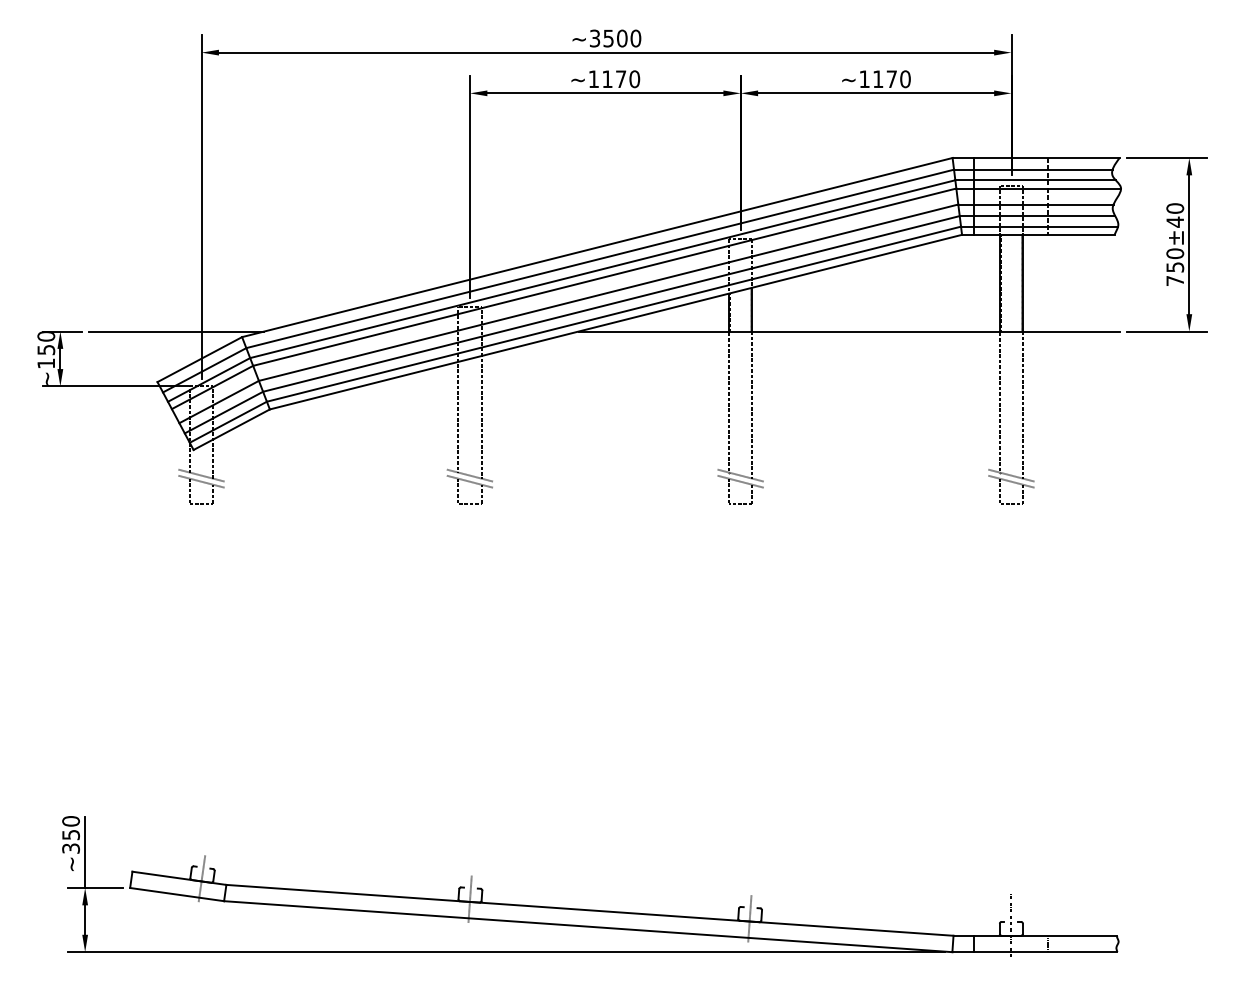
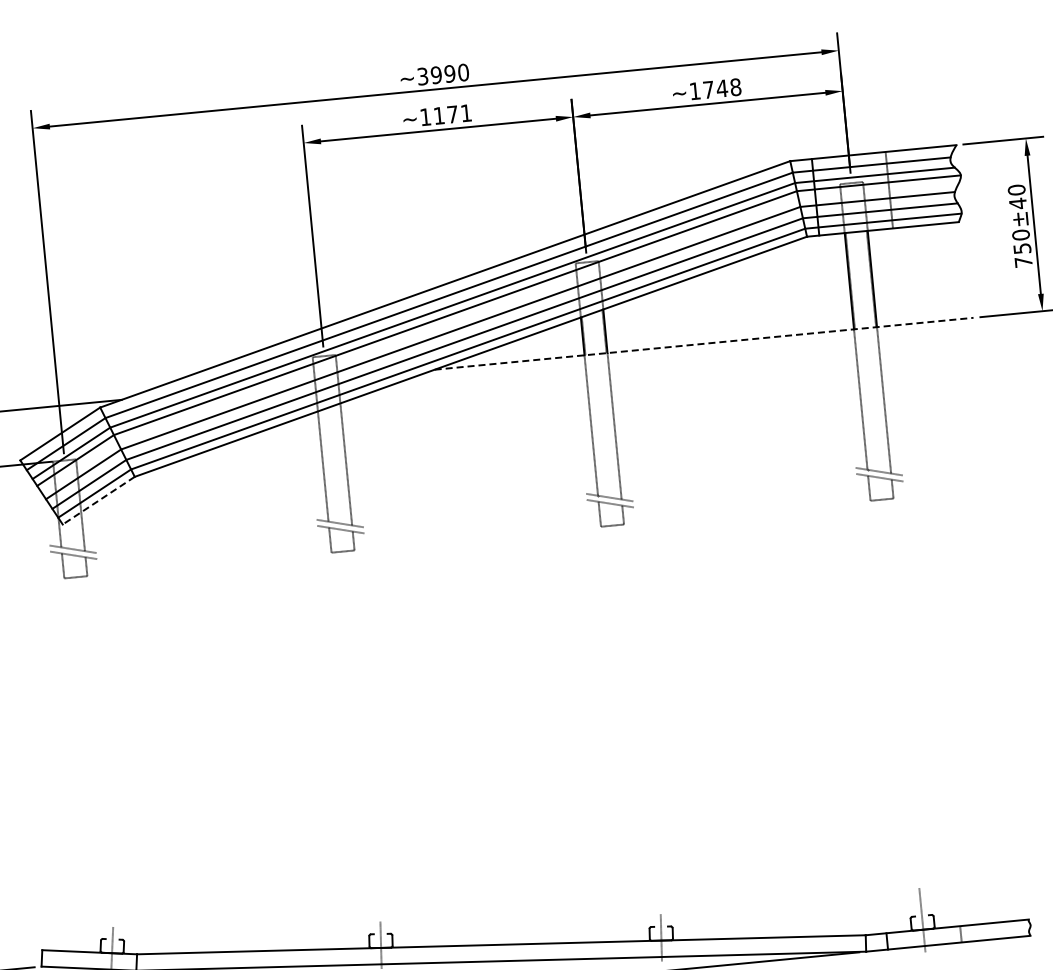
text: (615, 38) -> (443, 74), ~3500 -> ~3990
text: (891, 78) -> (721, 87), ~1170 -> ~1748
text: (634, 79) -> (466, 113), ~1170 -> ~1171
line: (849, 331) -> (704, 343), solid -> dashed
line: (231, 429) -> (98, 500), solid -> dashed

